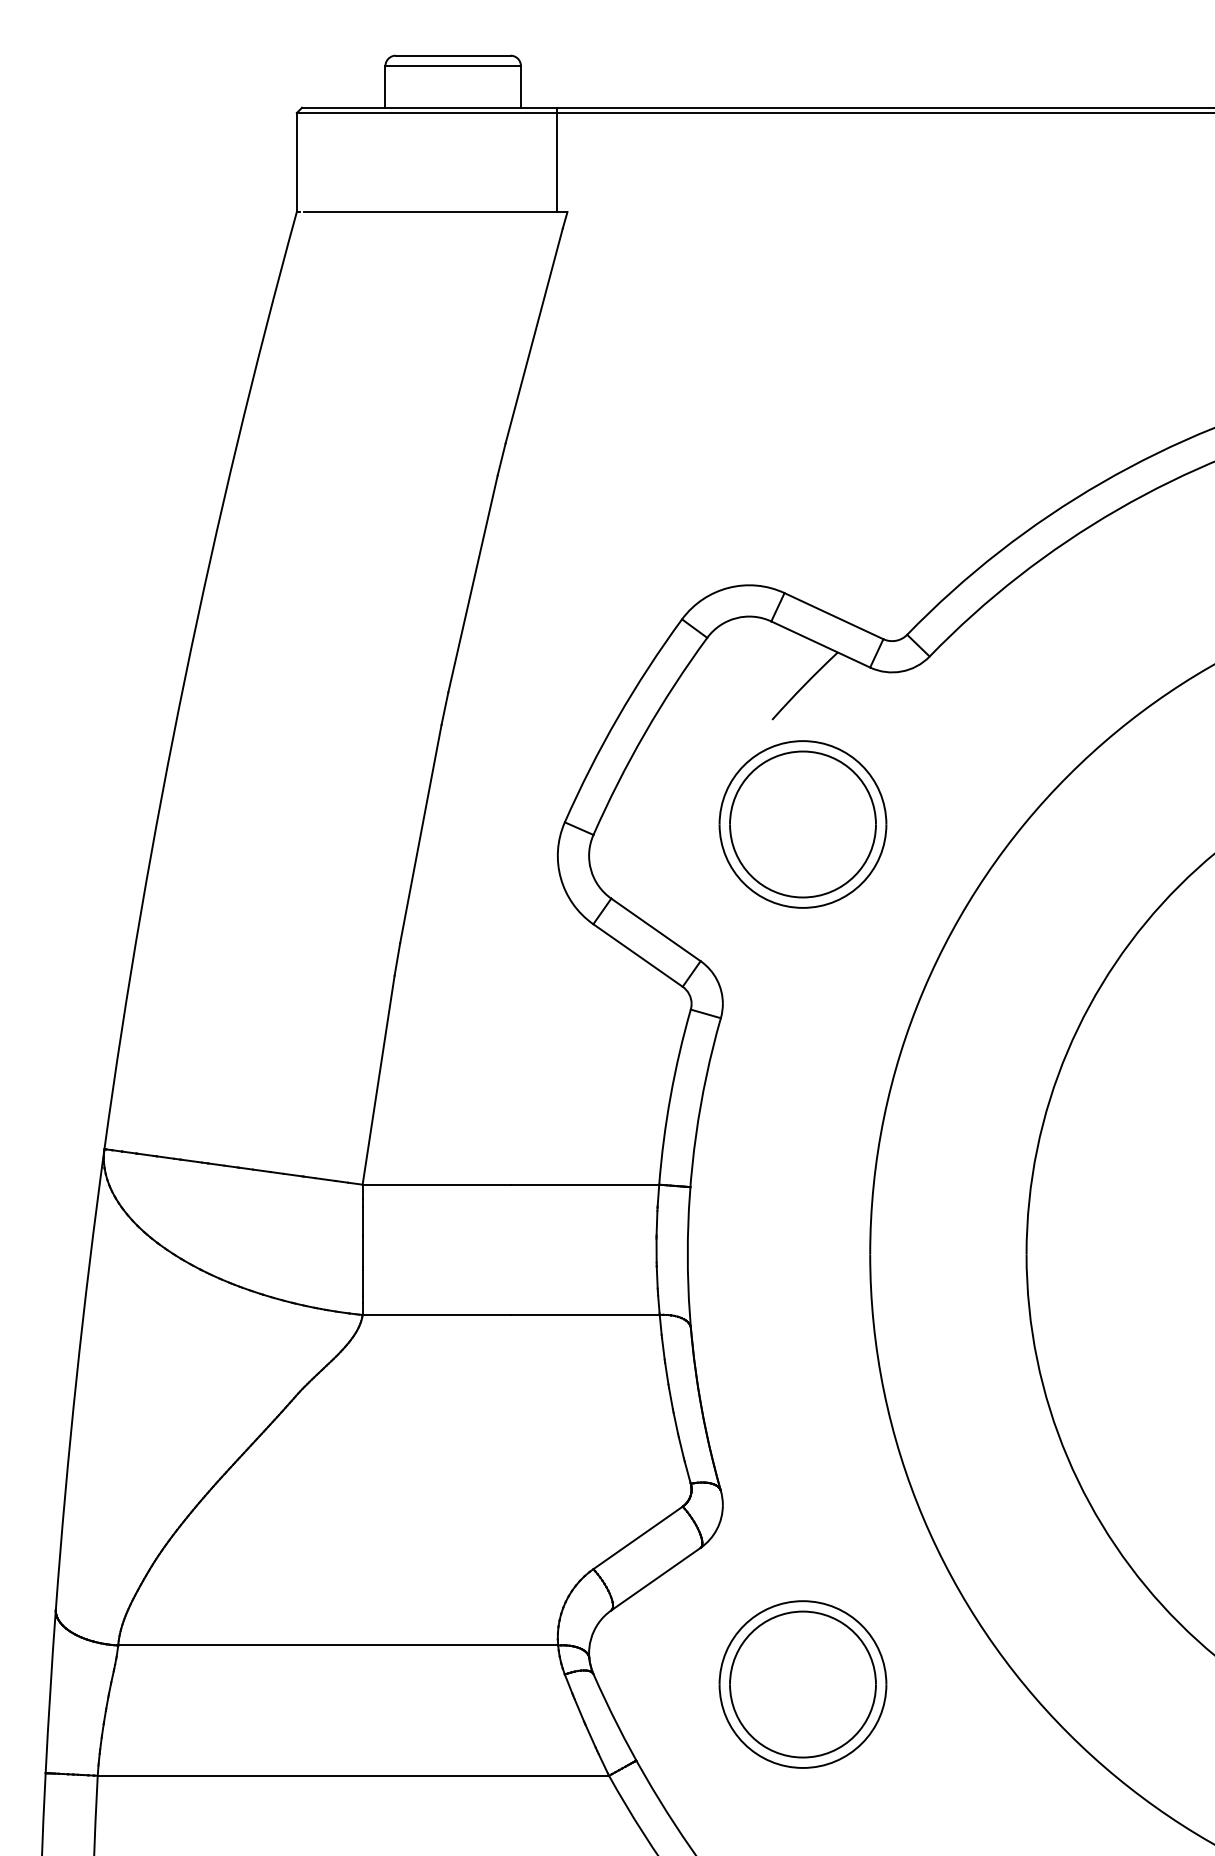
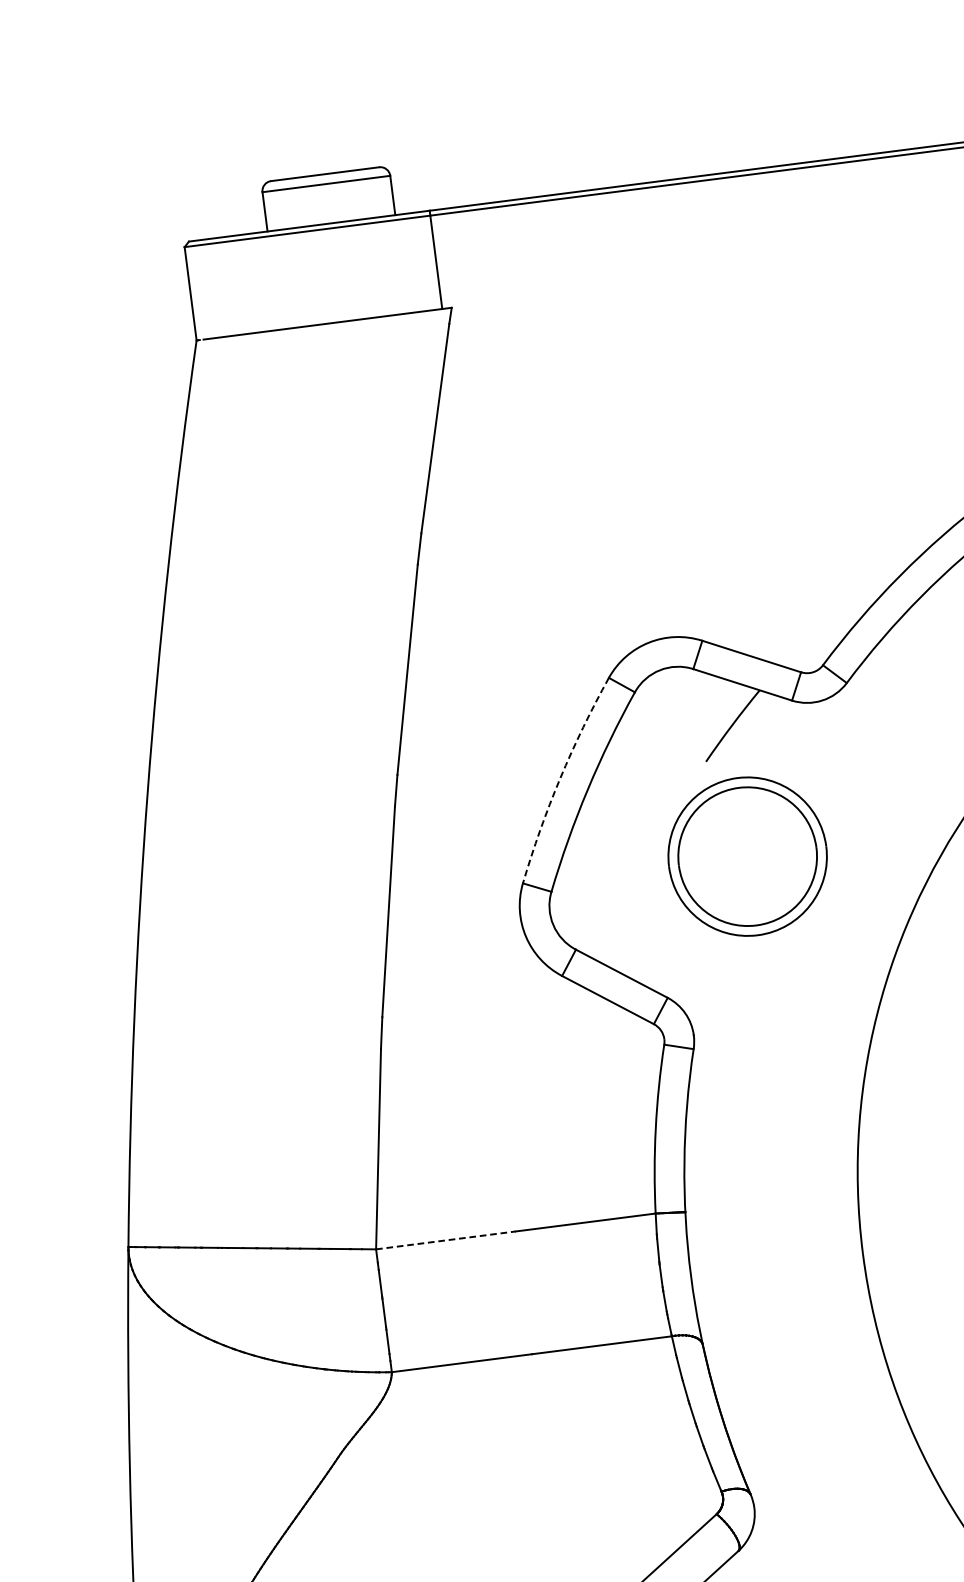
arc: (617, 717) -> (559, 778), solid -> dashed
line: (437, 1184) -> (446, 1240), solid -> dashed

